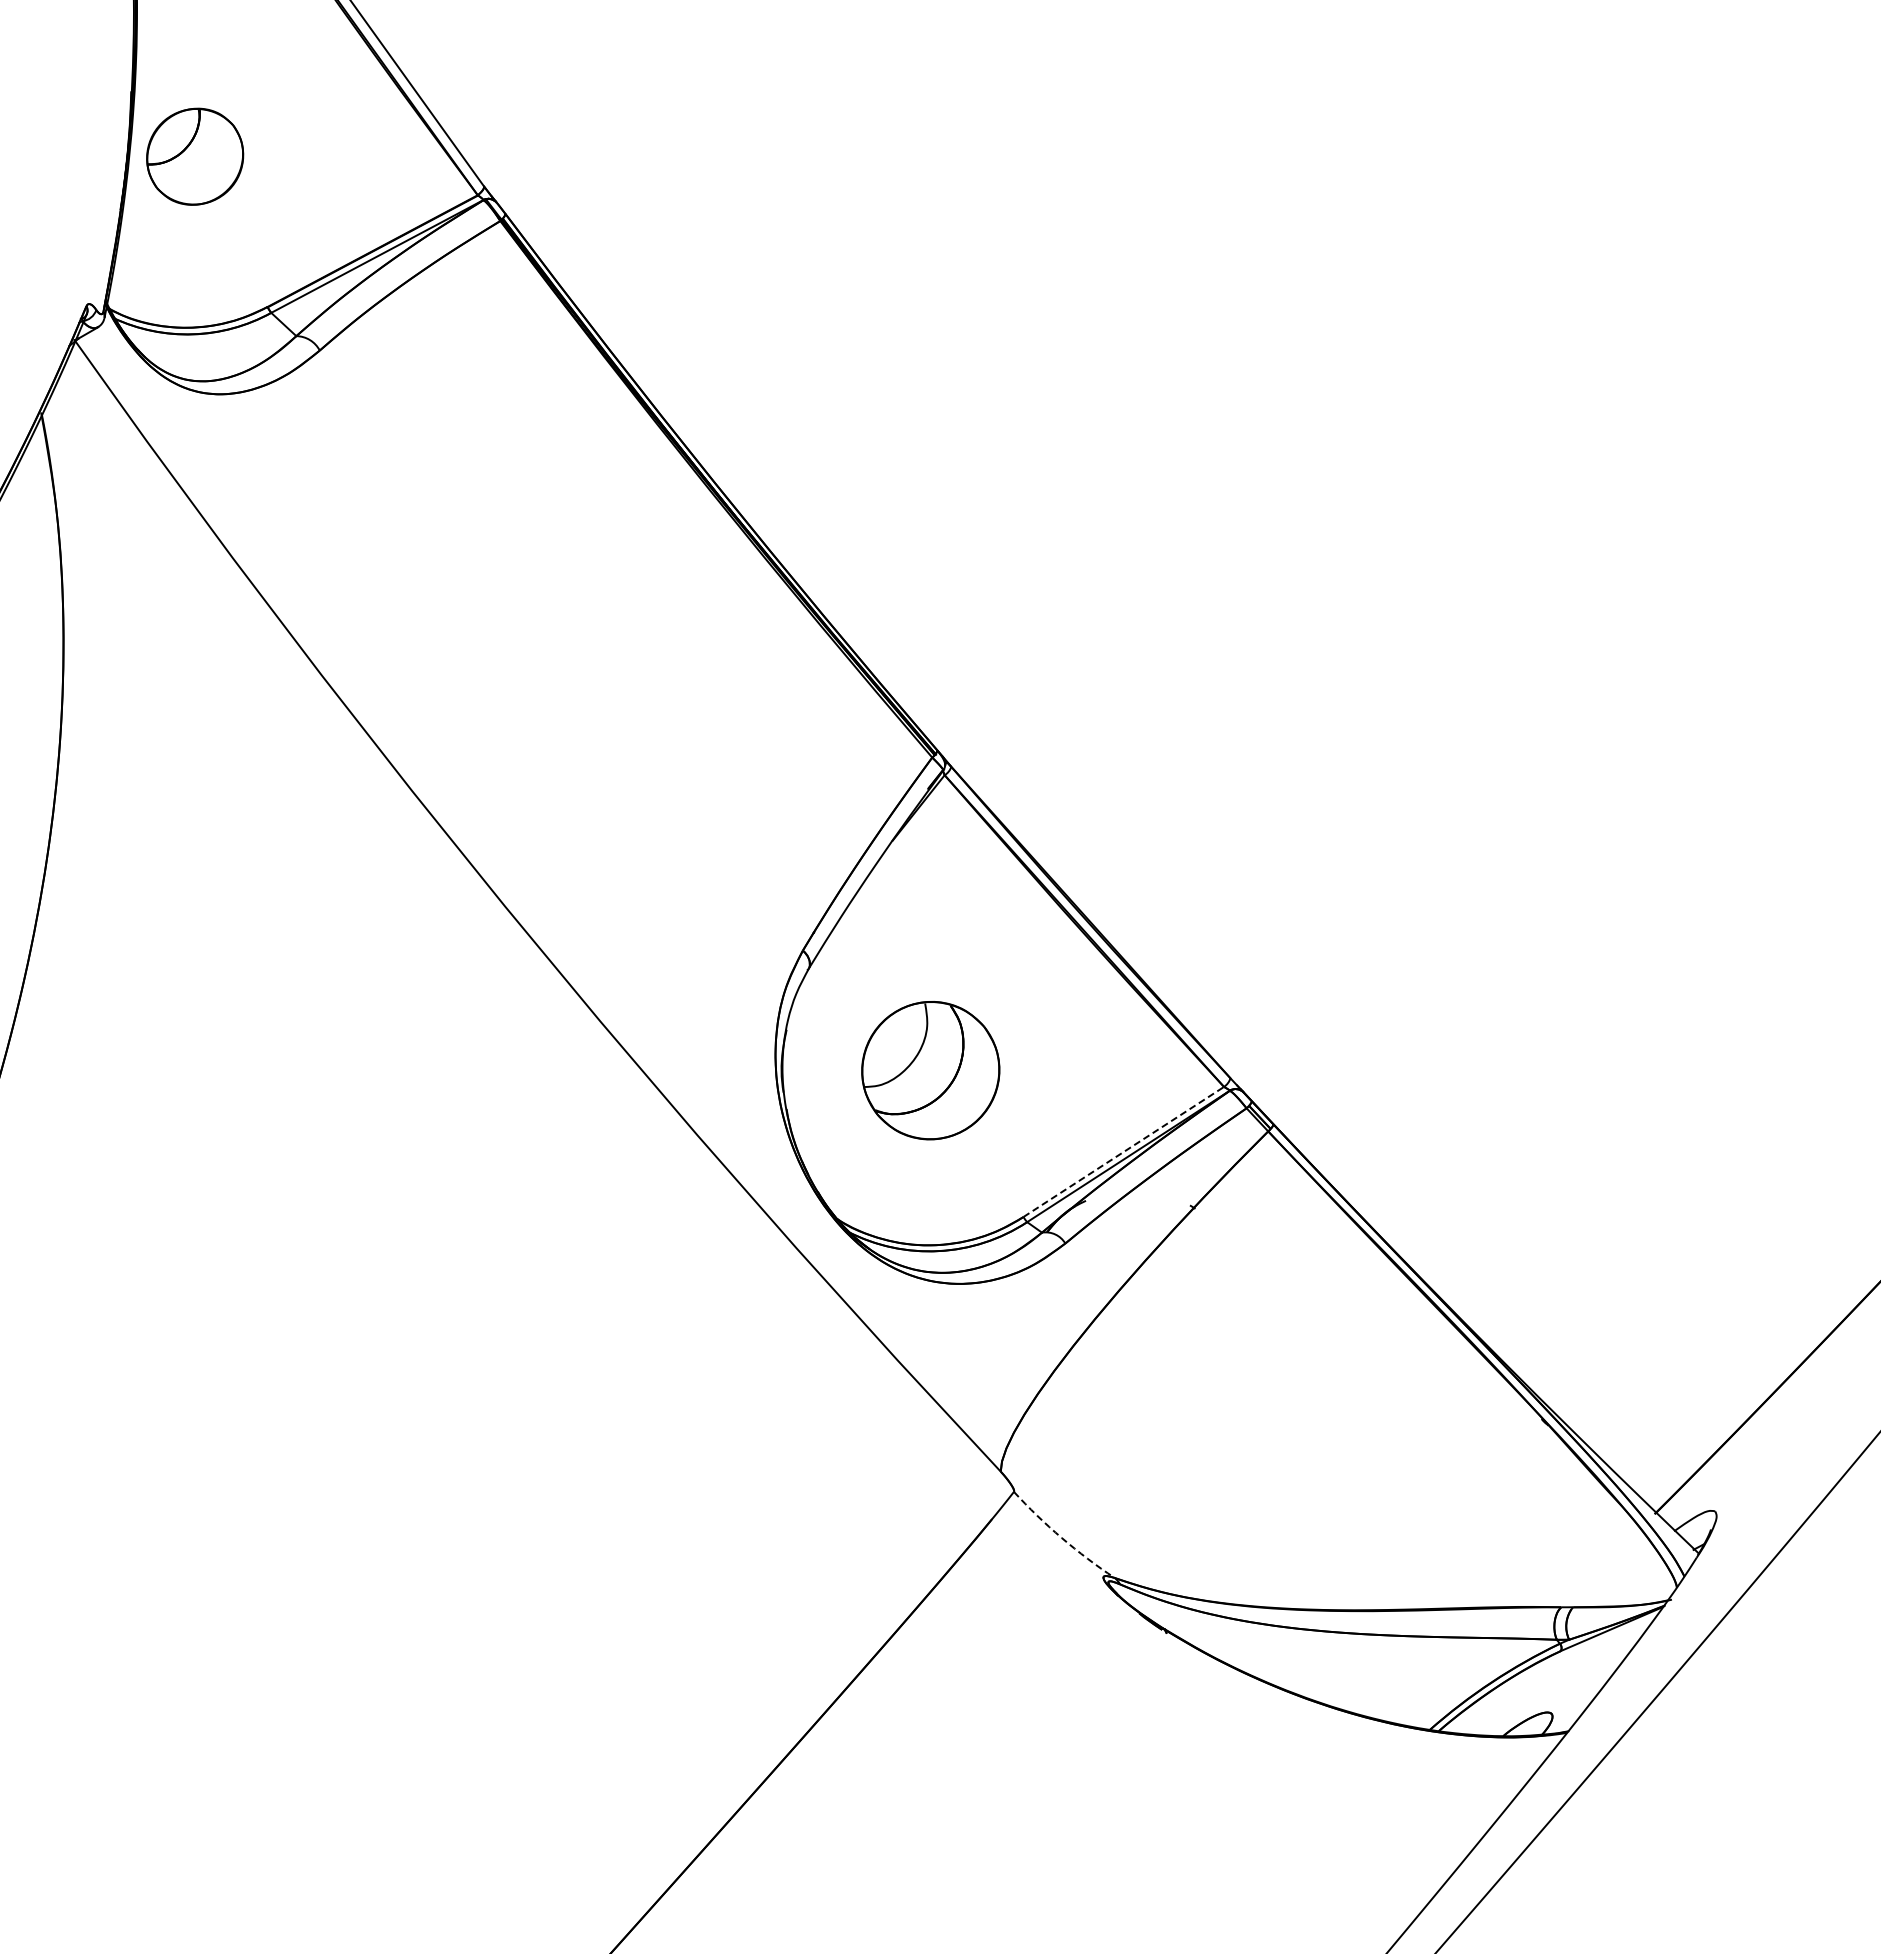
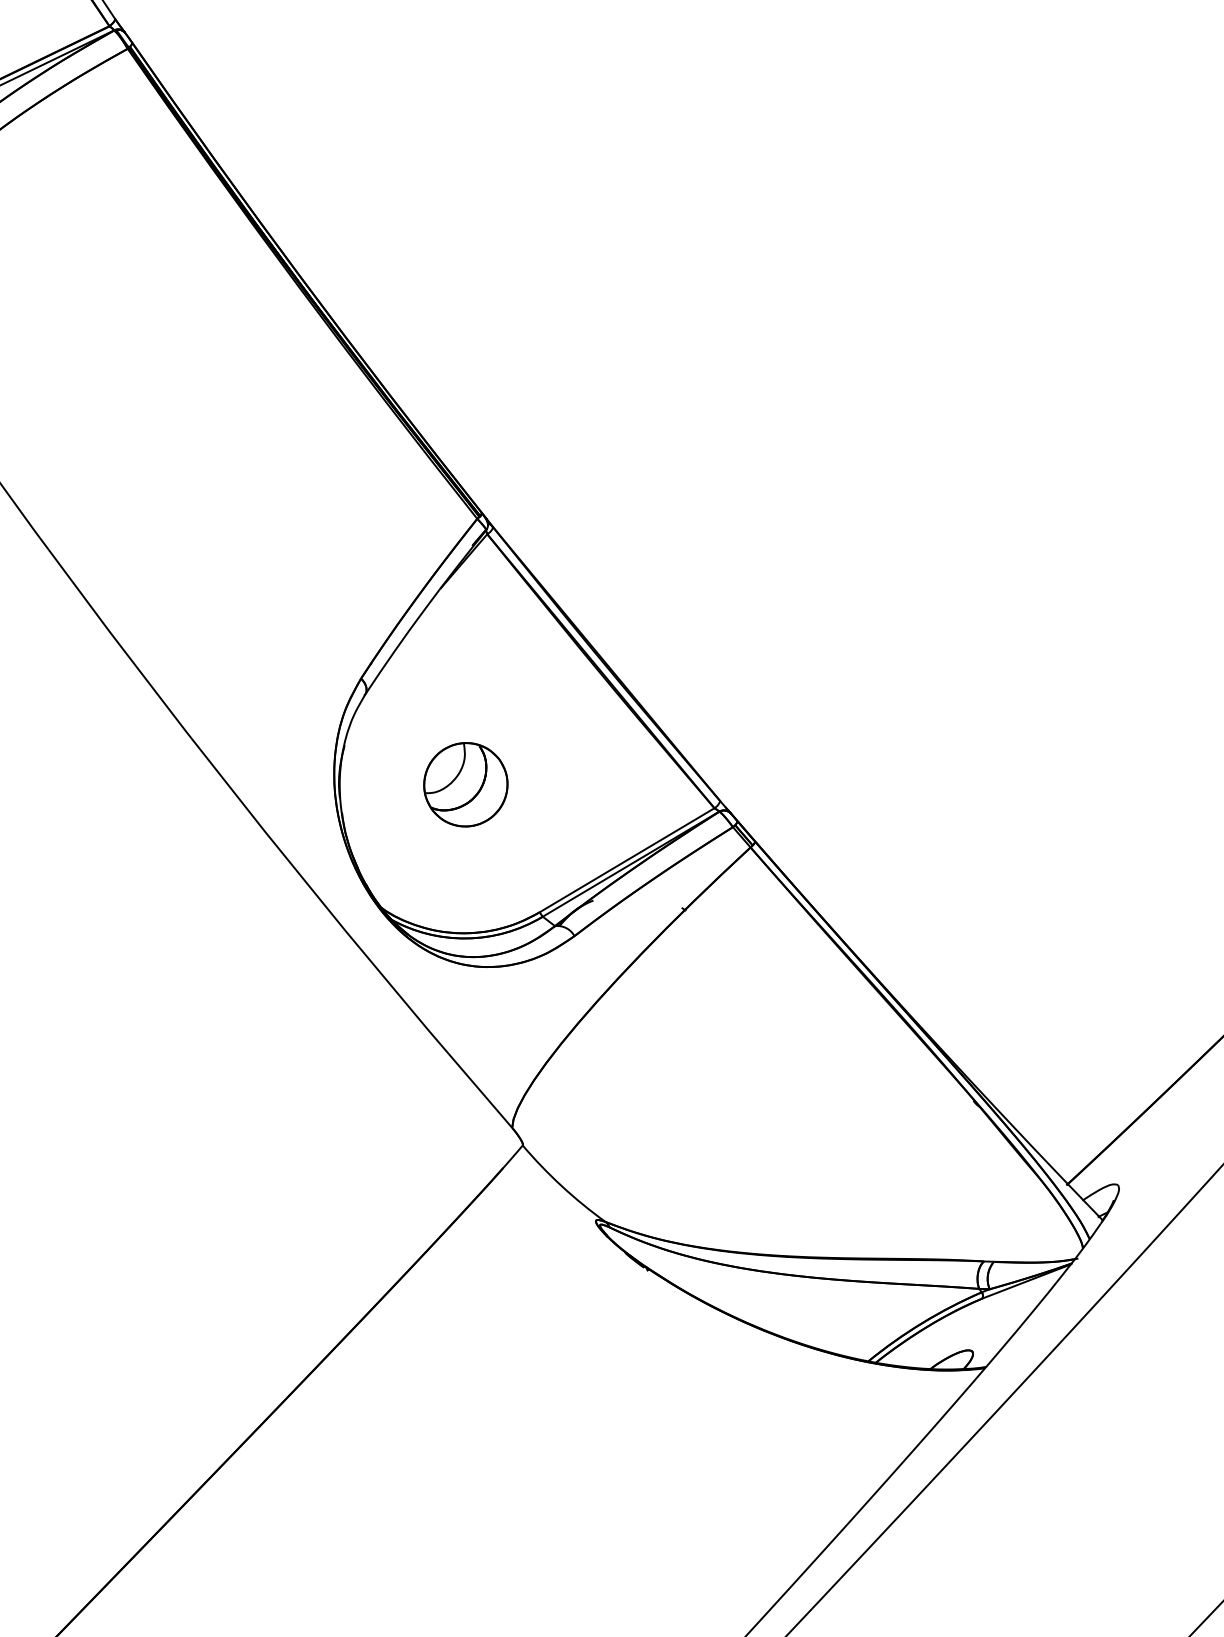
part: (930, 1070) -> (465, 784), size x0.71
line: (1123, 1151) -> (626, 859), dashed -> solid
arc: (1061, 1537) -> (561, 1185), dashed -> solid

